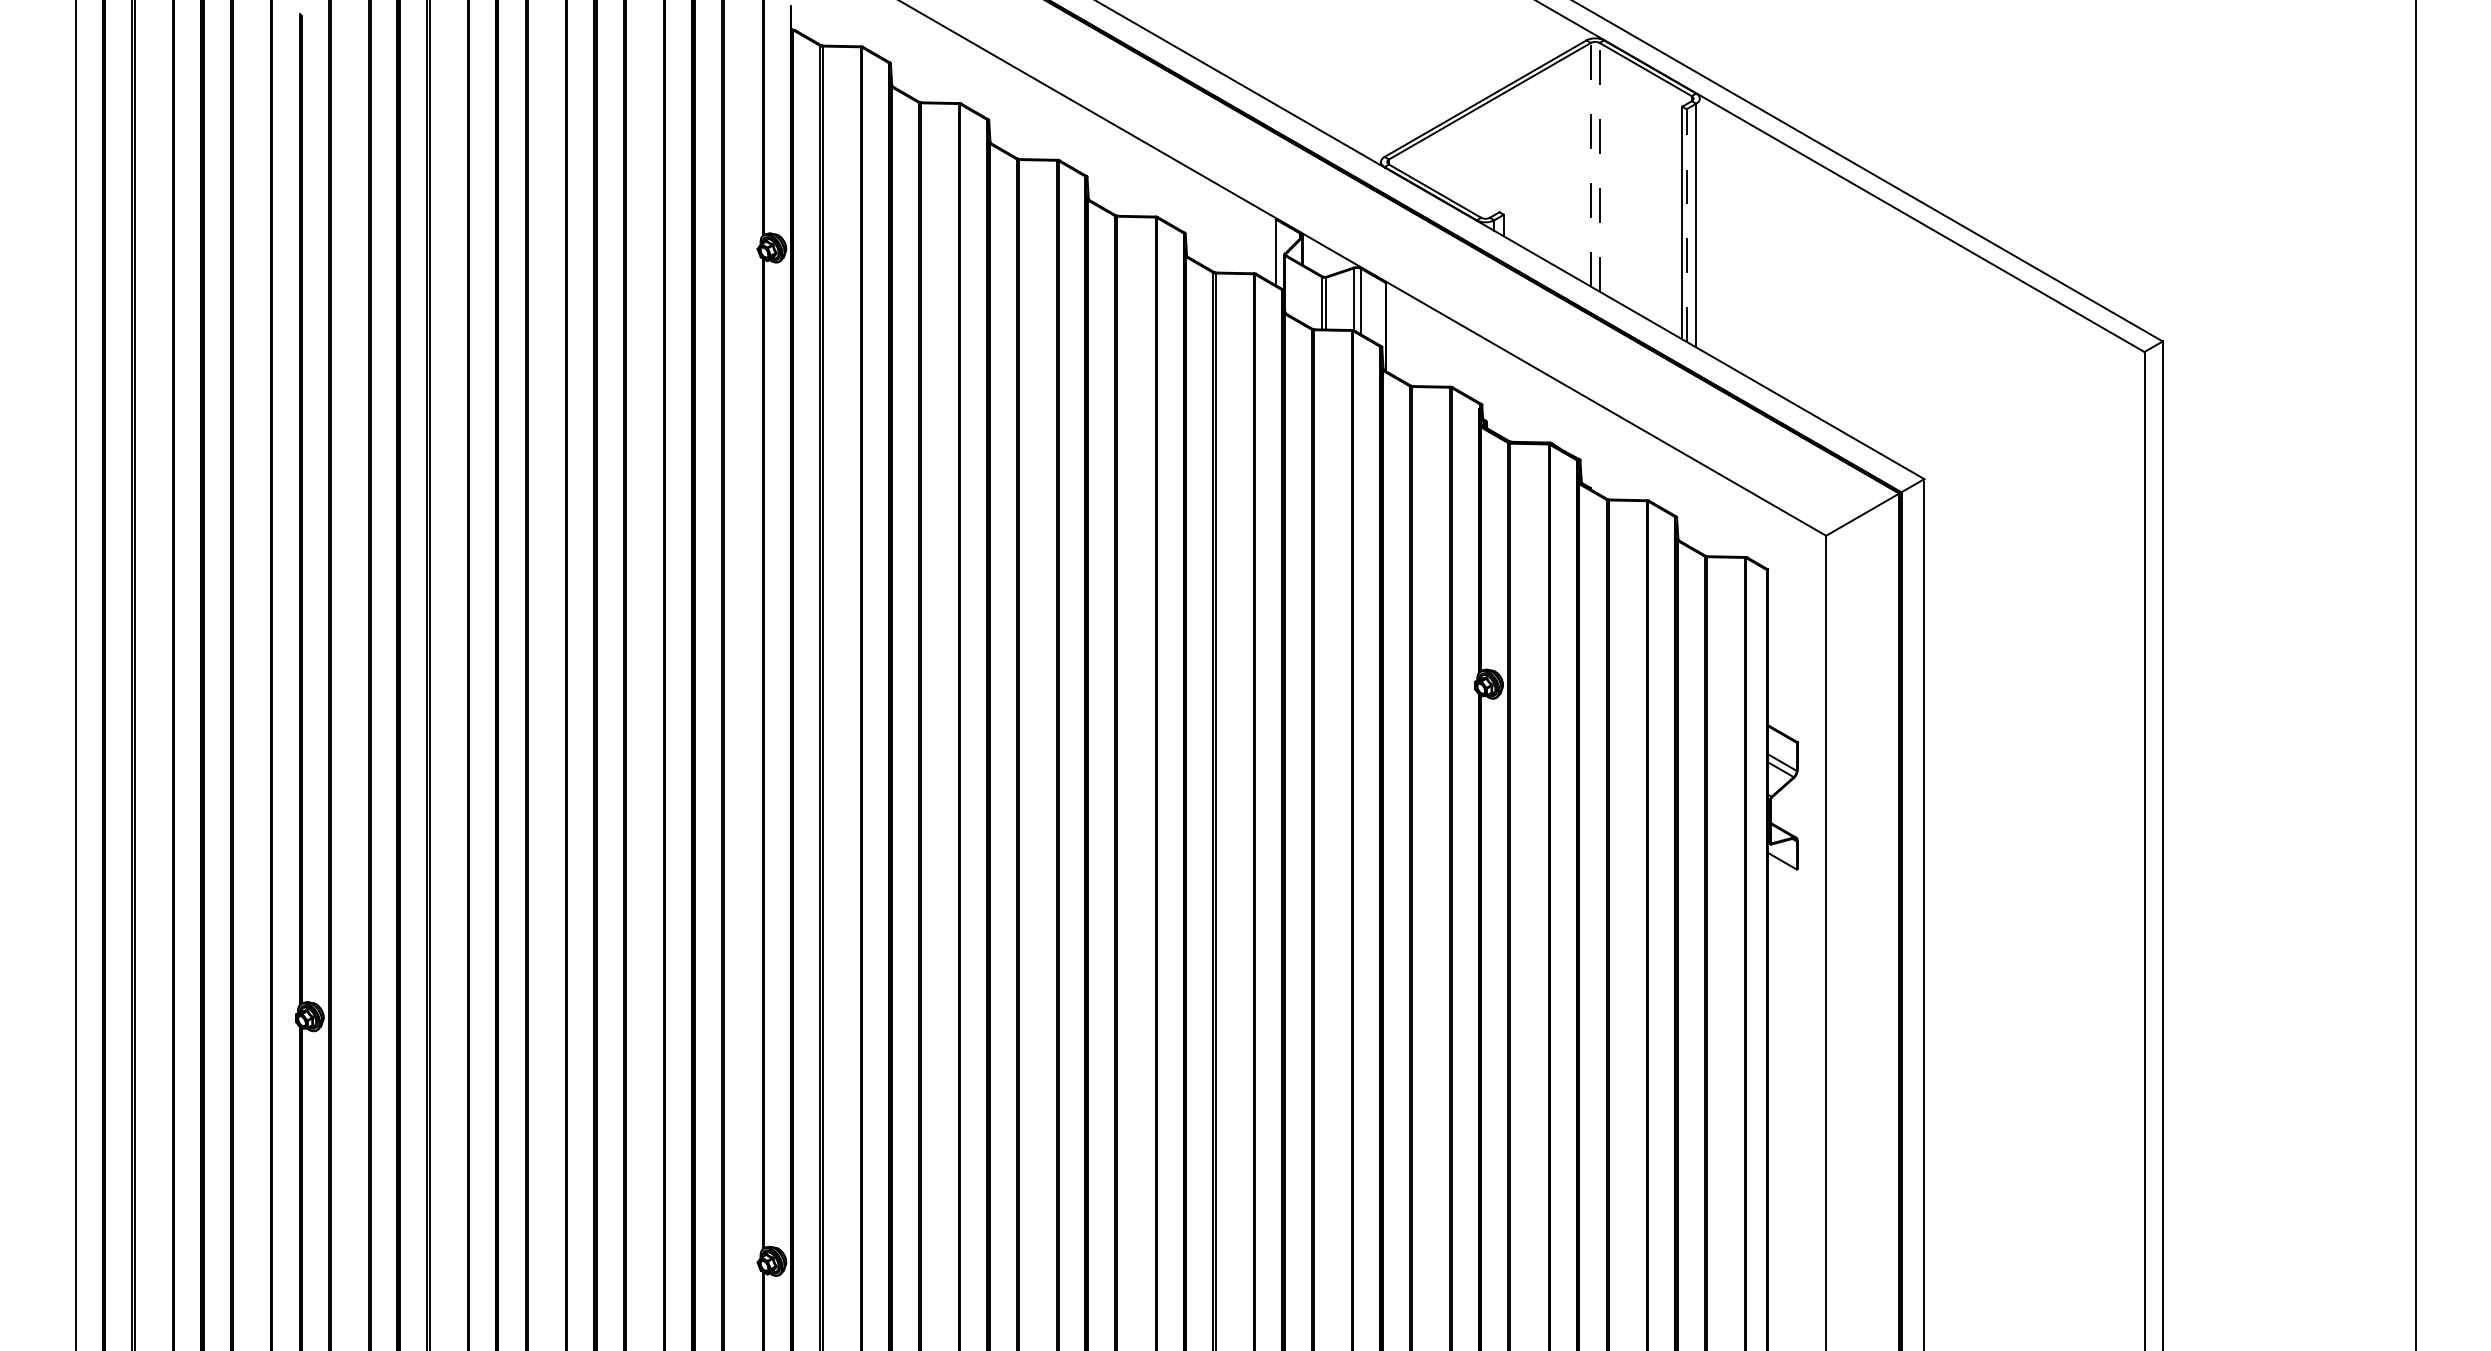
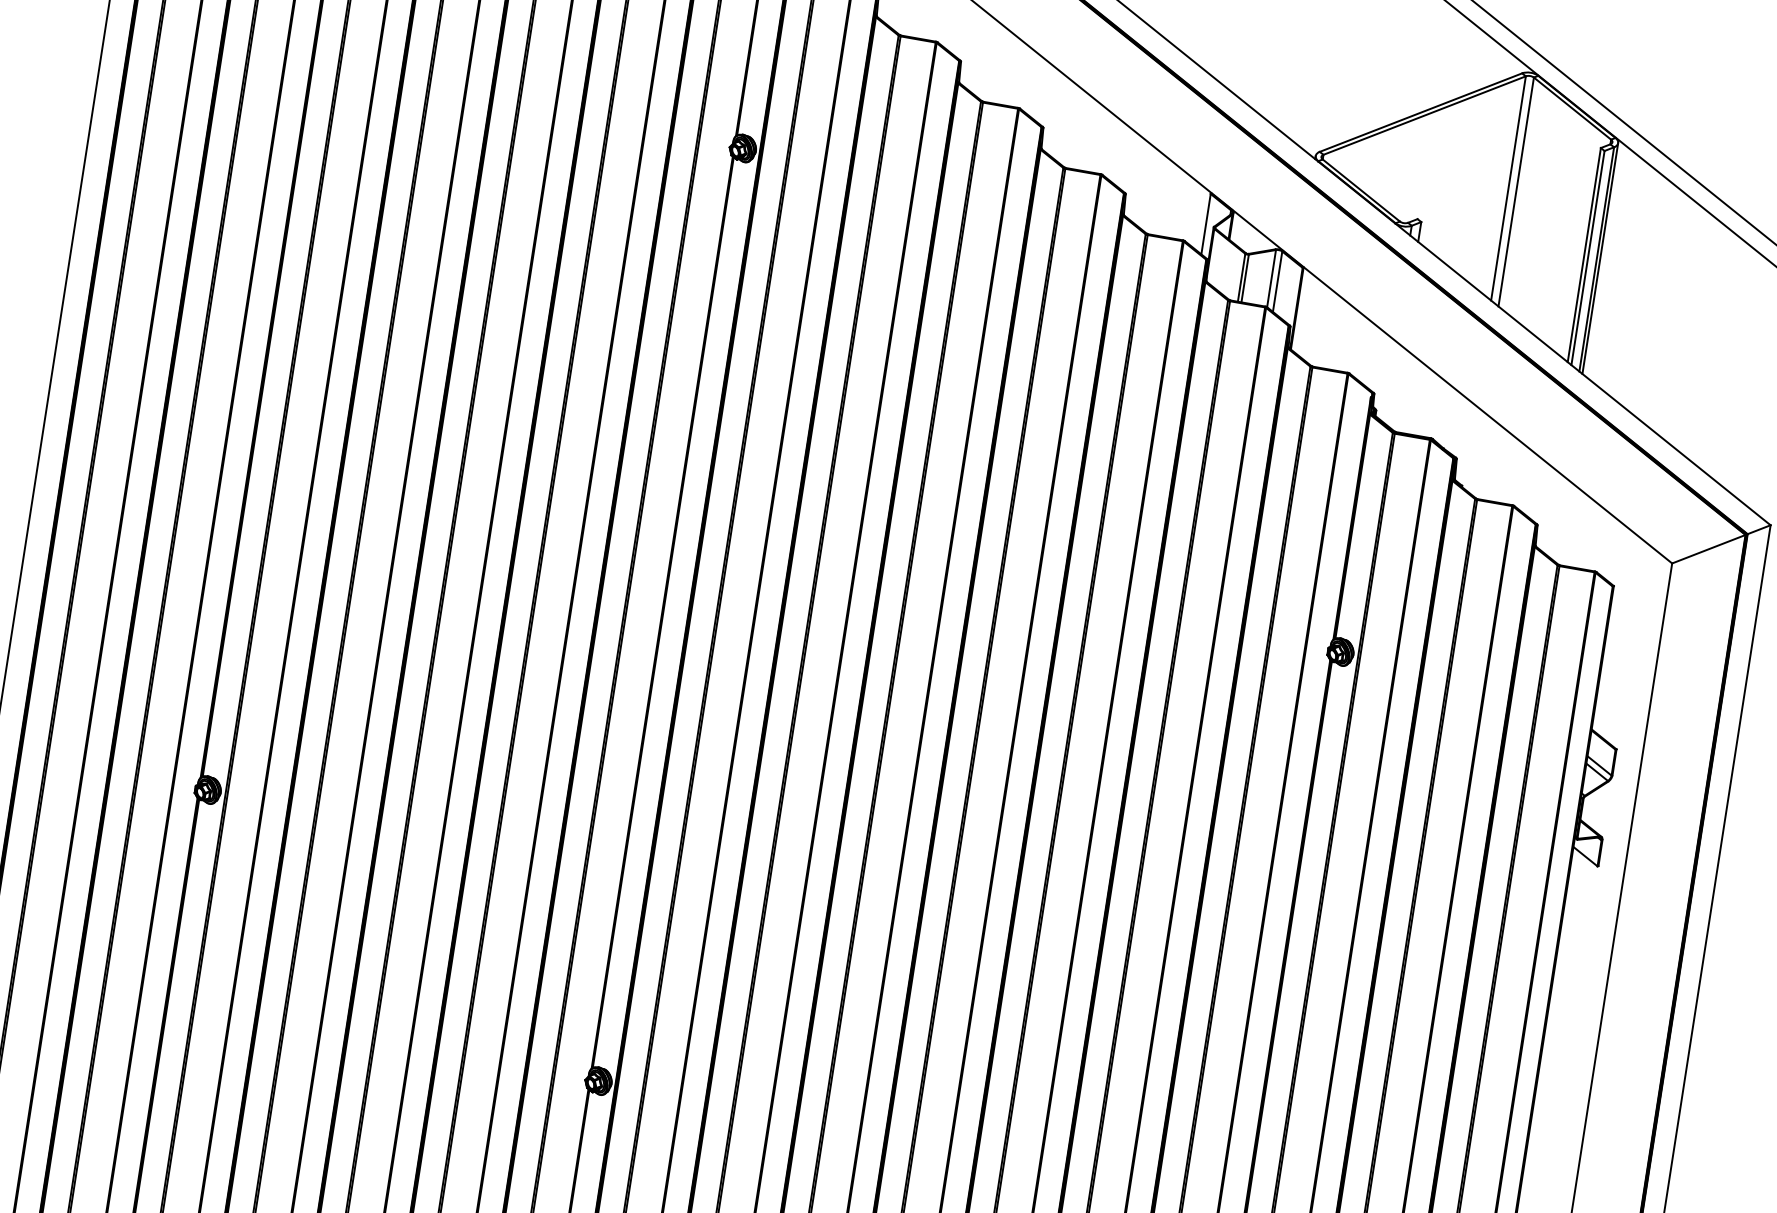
line: (1590, 164) -> (1508, 188), dashed -> solid
line: (1599, 166) -> (1516, 191), dashed -> solid
line: (1699, 223) -> (1600, 257), added
line: (1686, 225) -> (1587, 257), dashed -> solid

